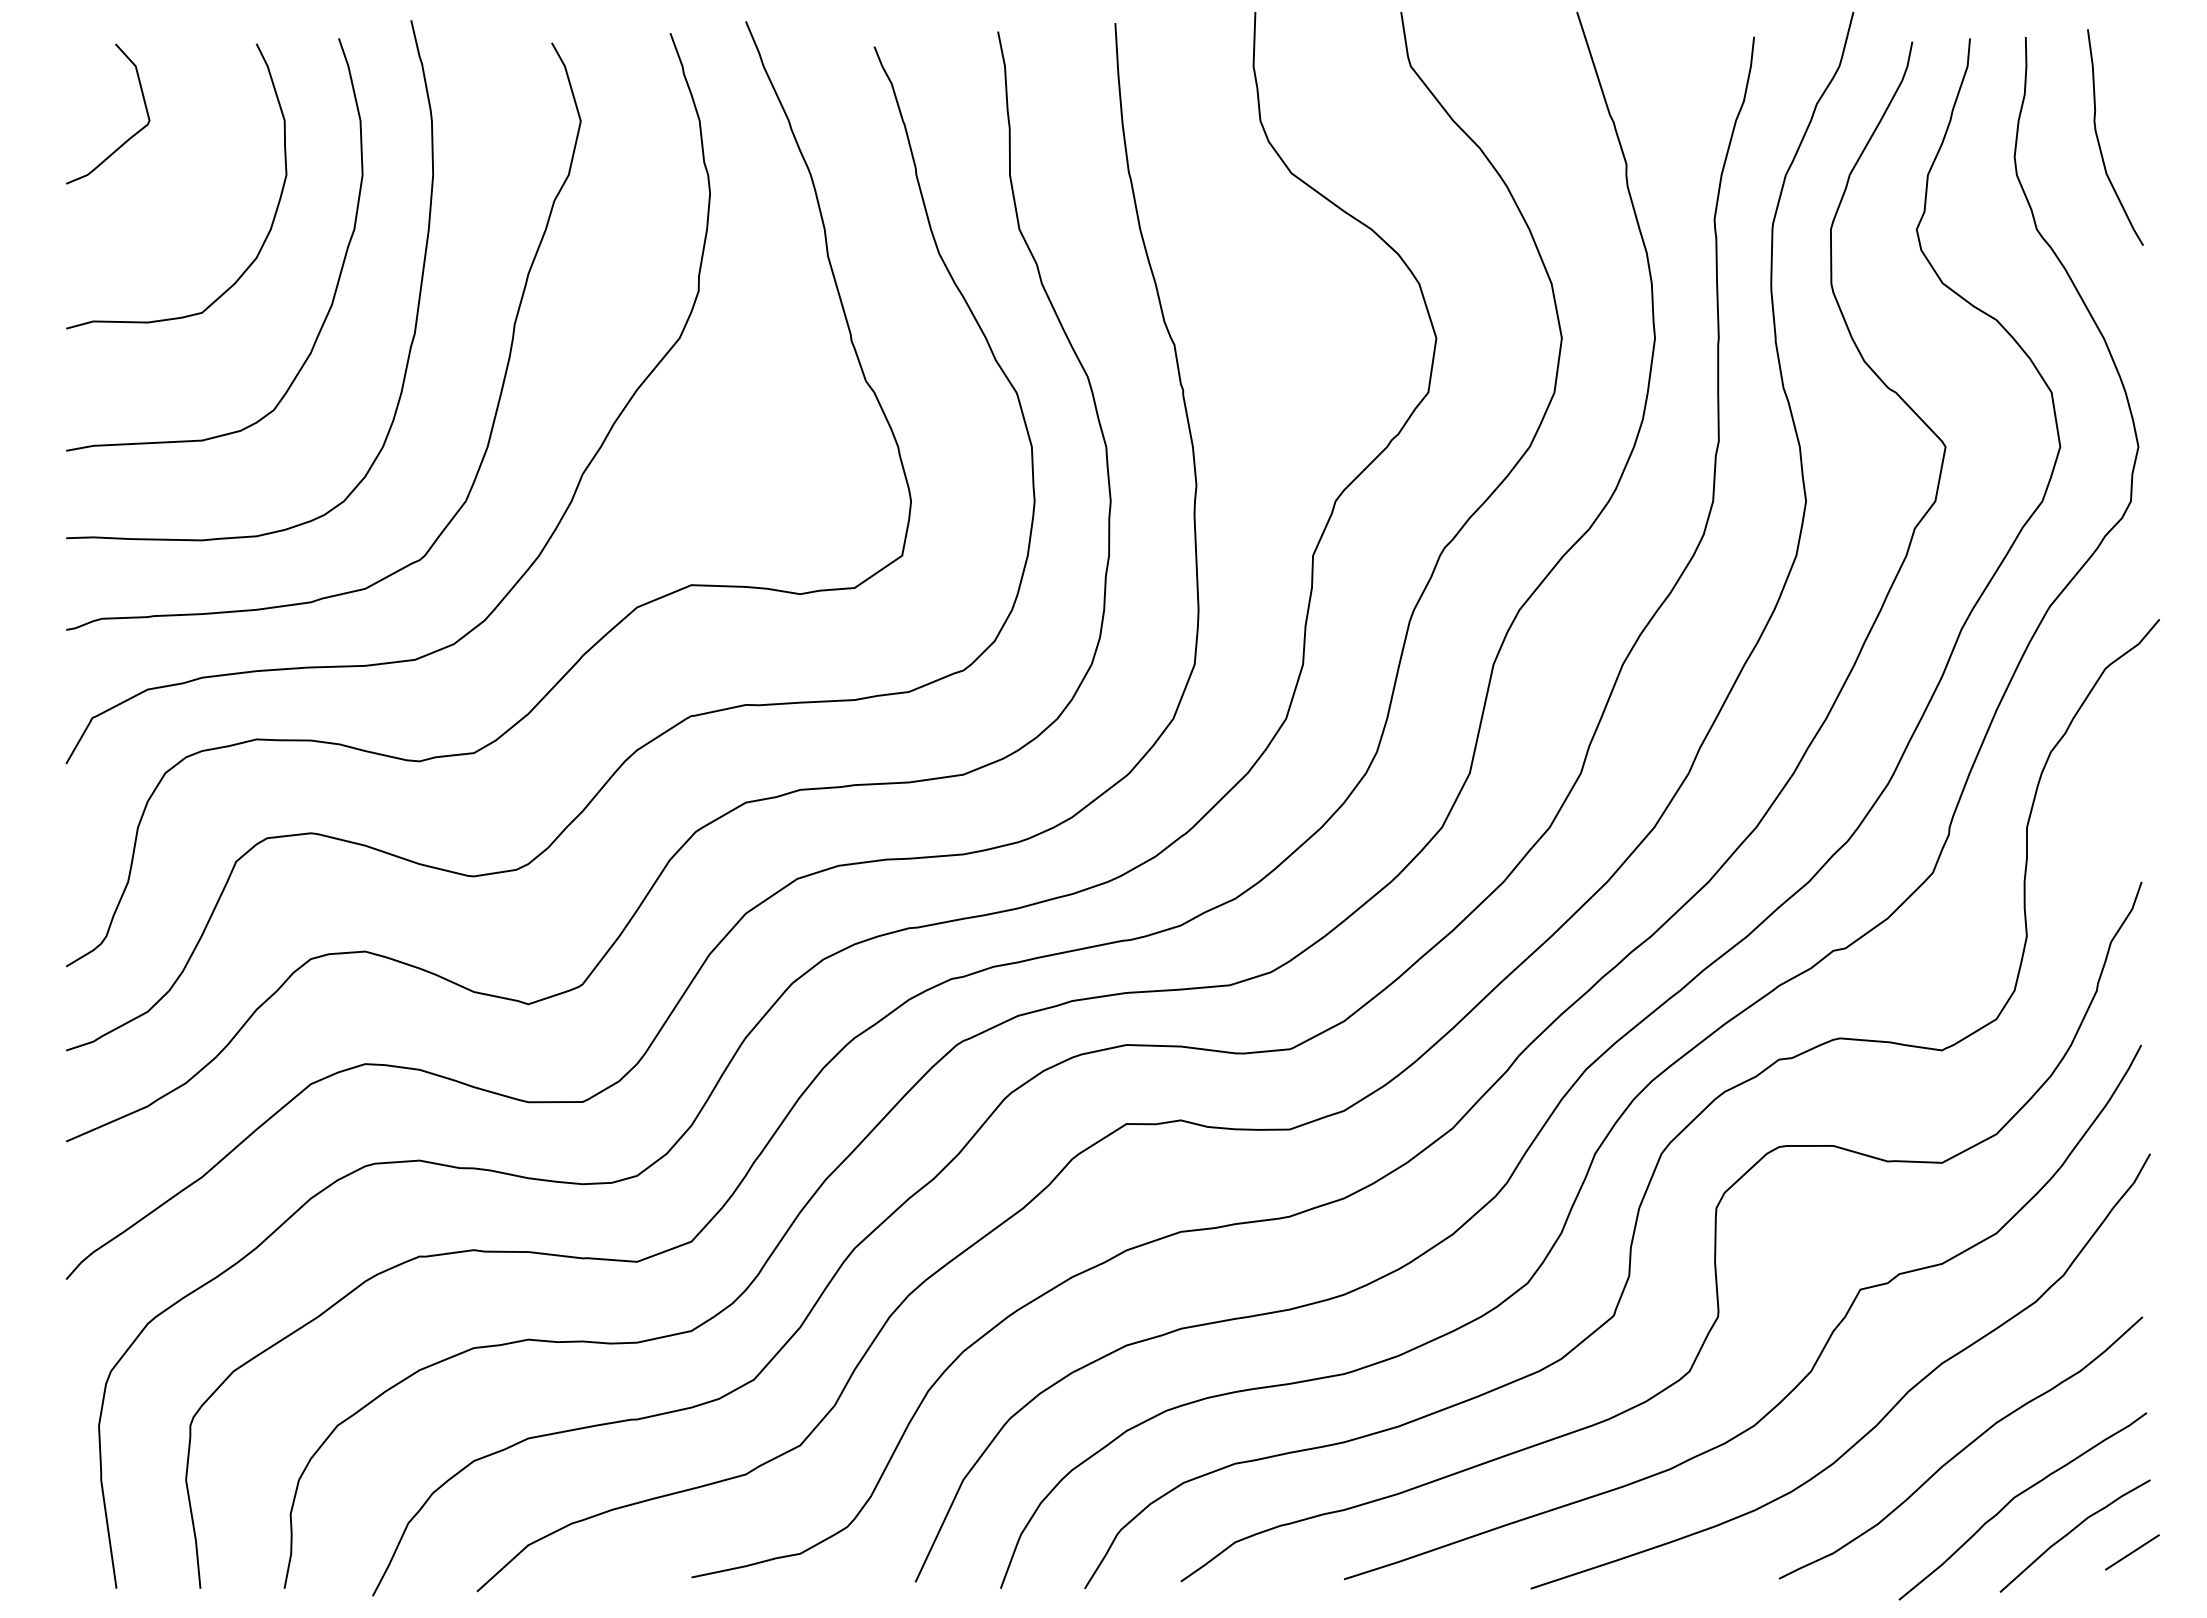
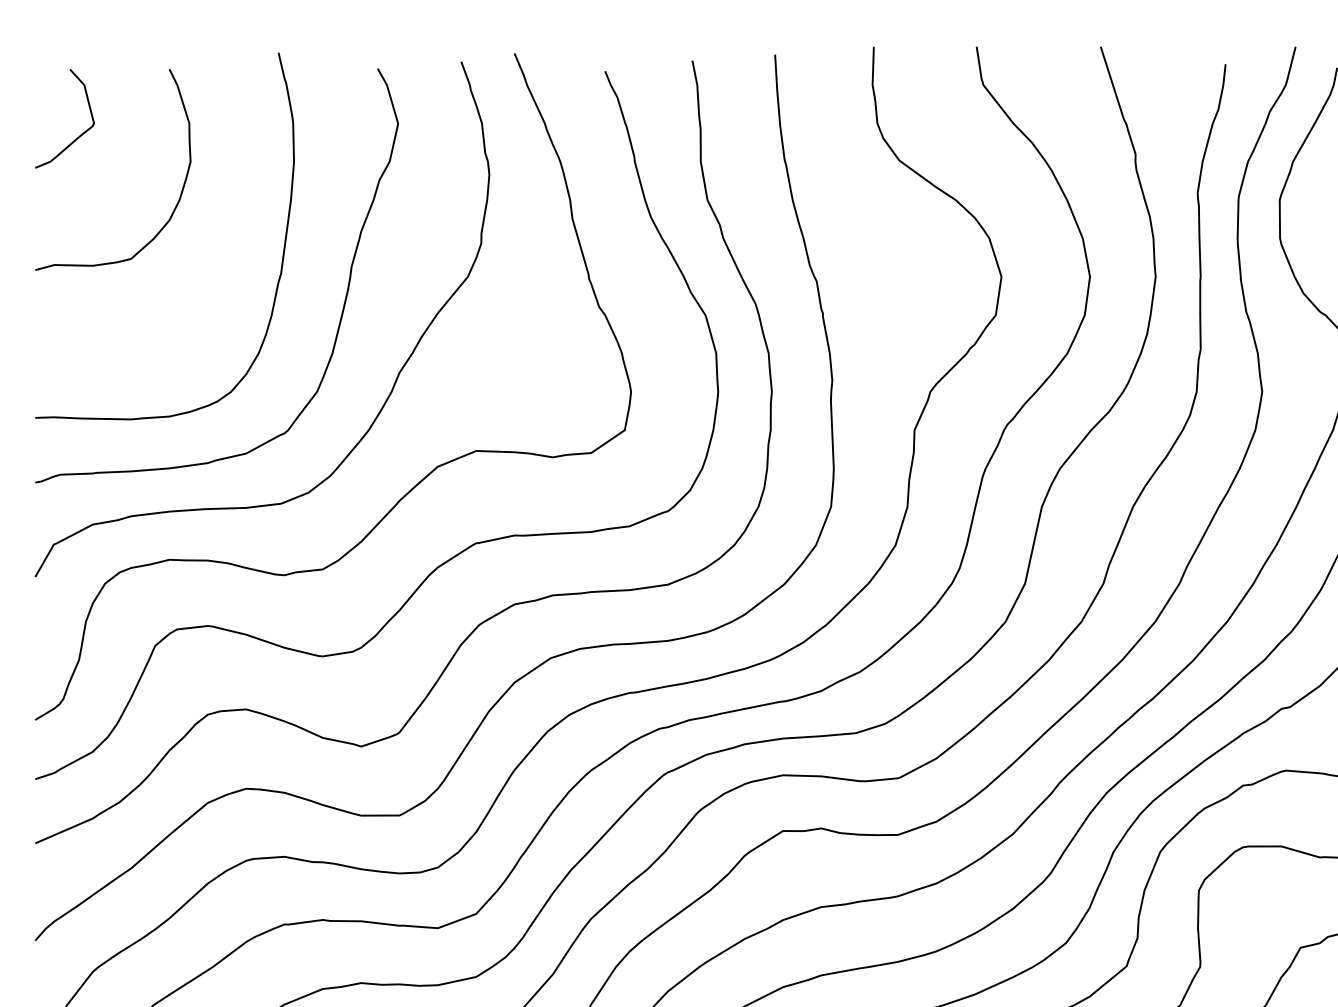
curve: (338, 276) -> (227, 233), removed

